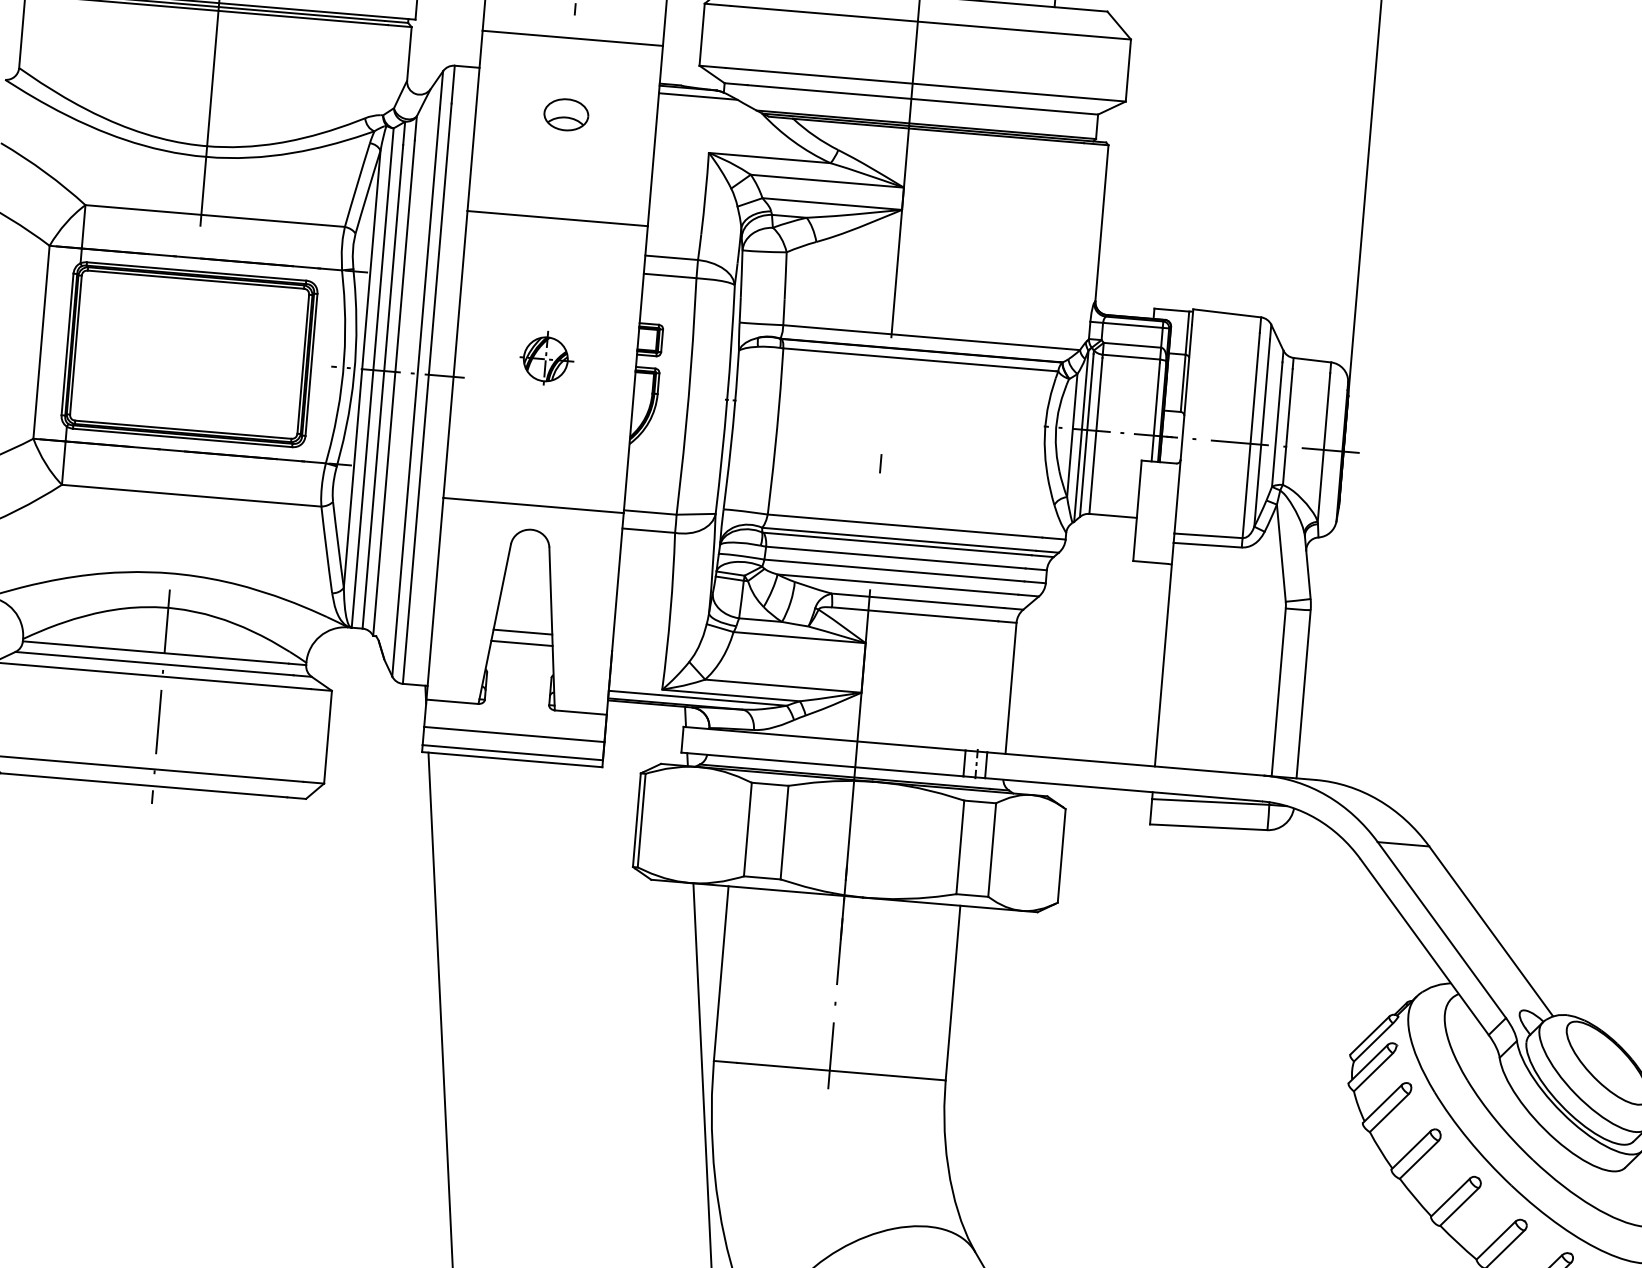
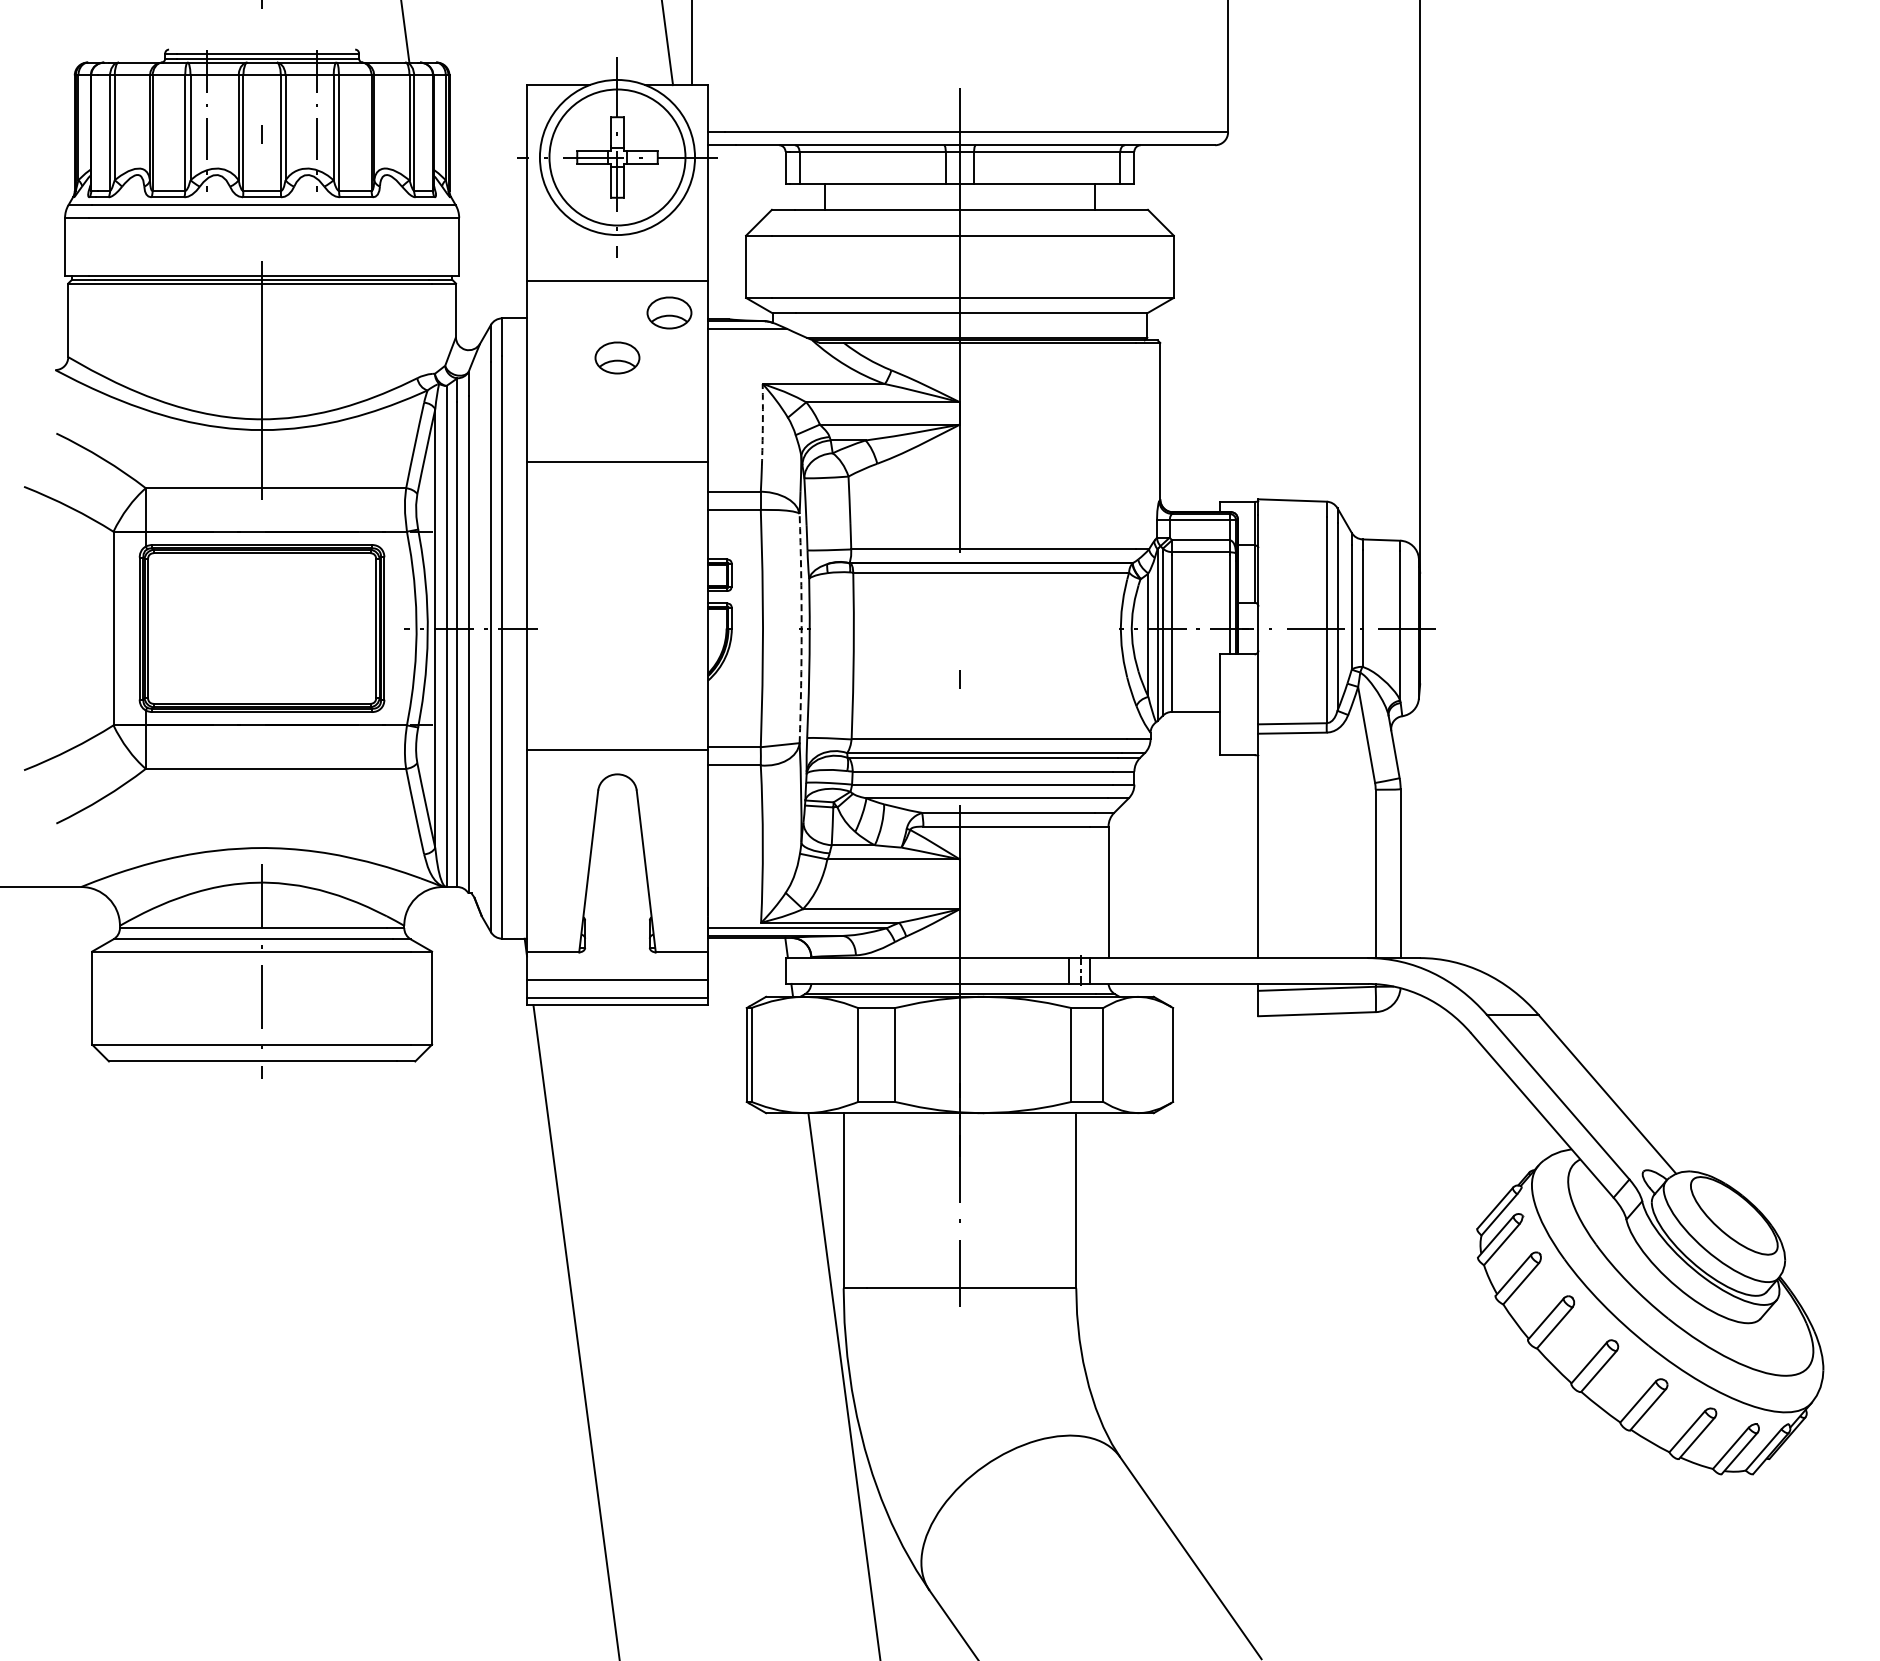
part: (622, 73) -> (669, 312), added
arc: (705, 194) -> (762, 425), solid -> dashed
part: (546, 358) -> (618, 602), removed
arc: (727, 399) -> (801, 628), solid -> dashed
line: (522, 632) -> (617, 877), removed
line: (521, 643) -> (617, 888), removed

